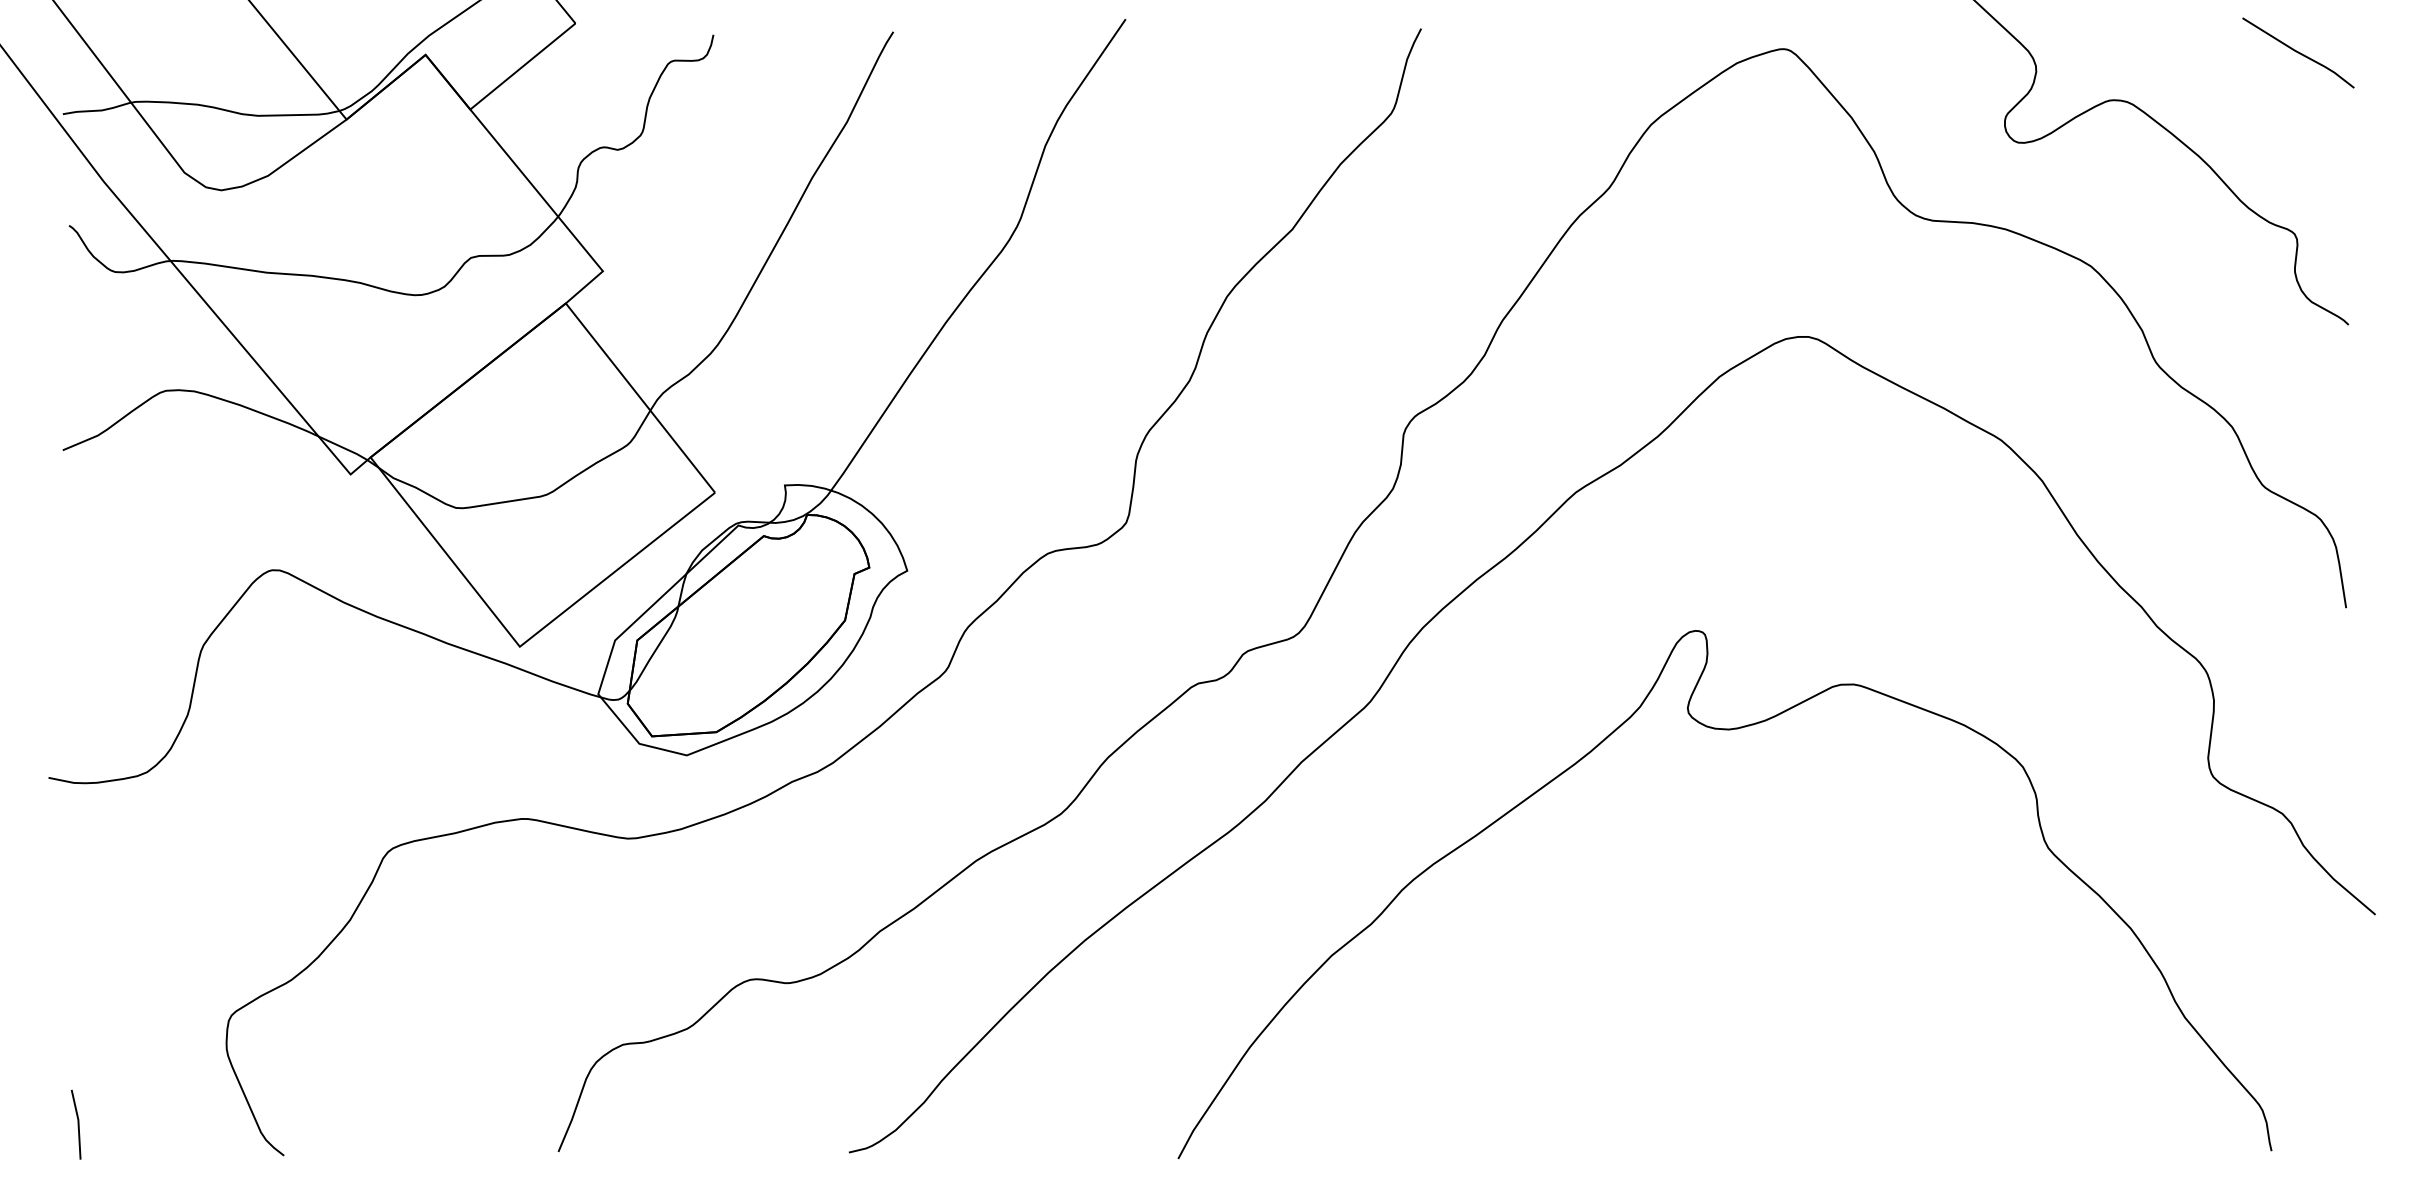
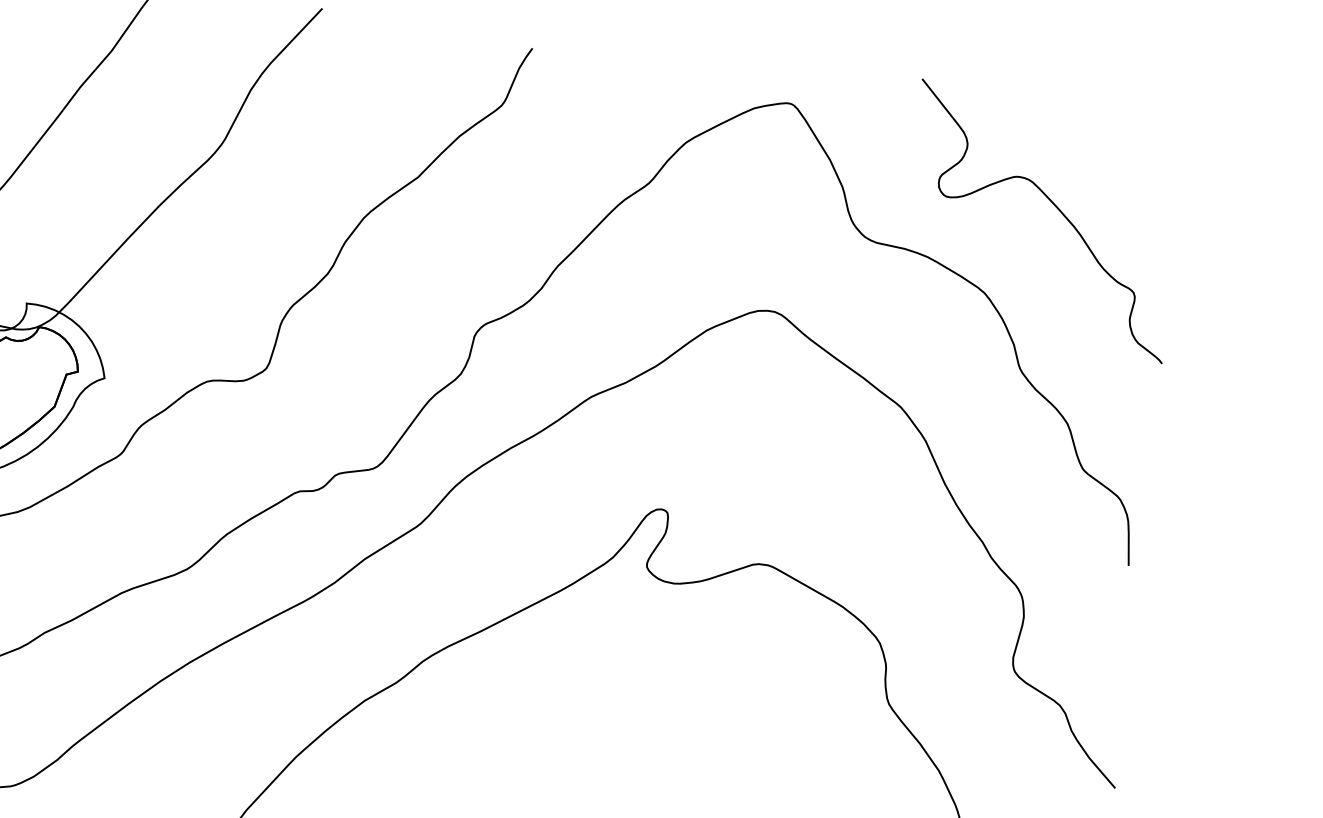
line: (2298, 52) -> (1156, 163), removed

